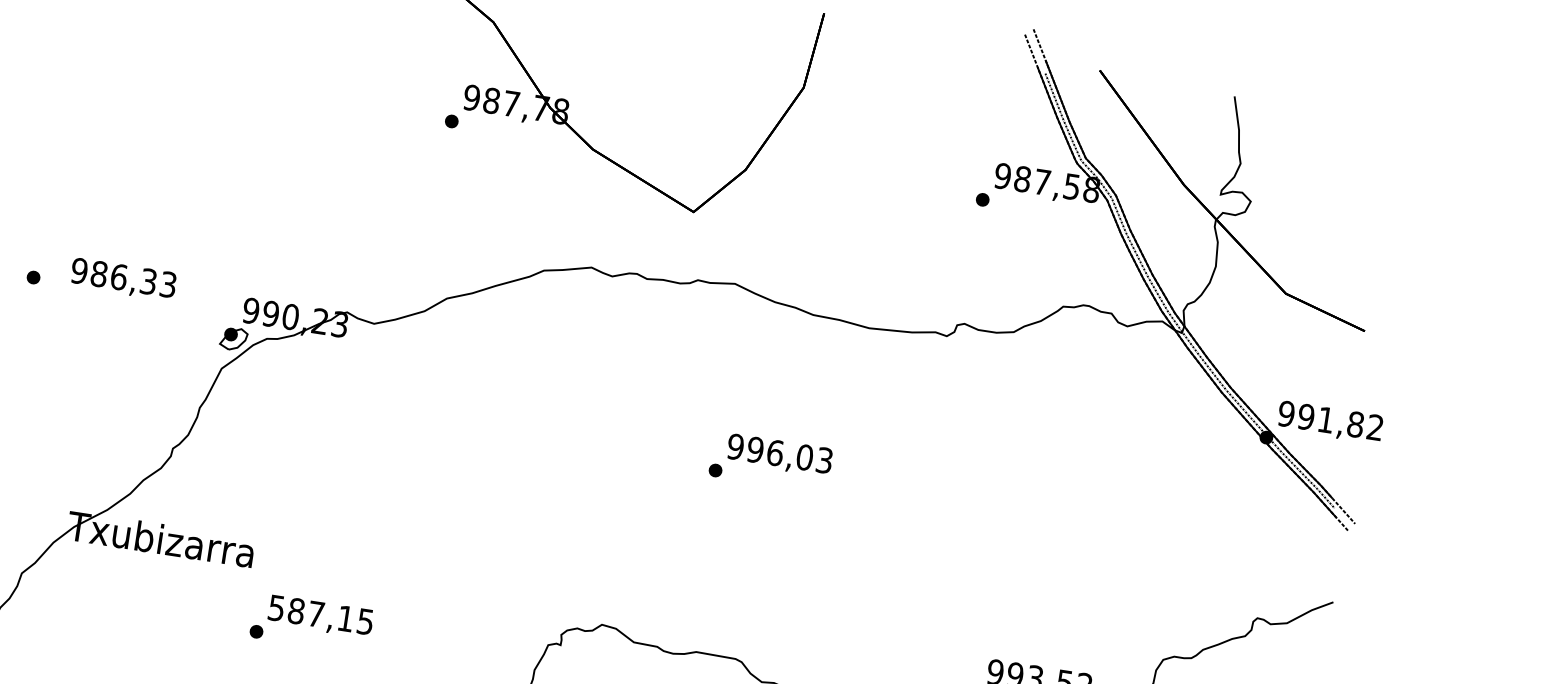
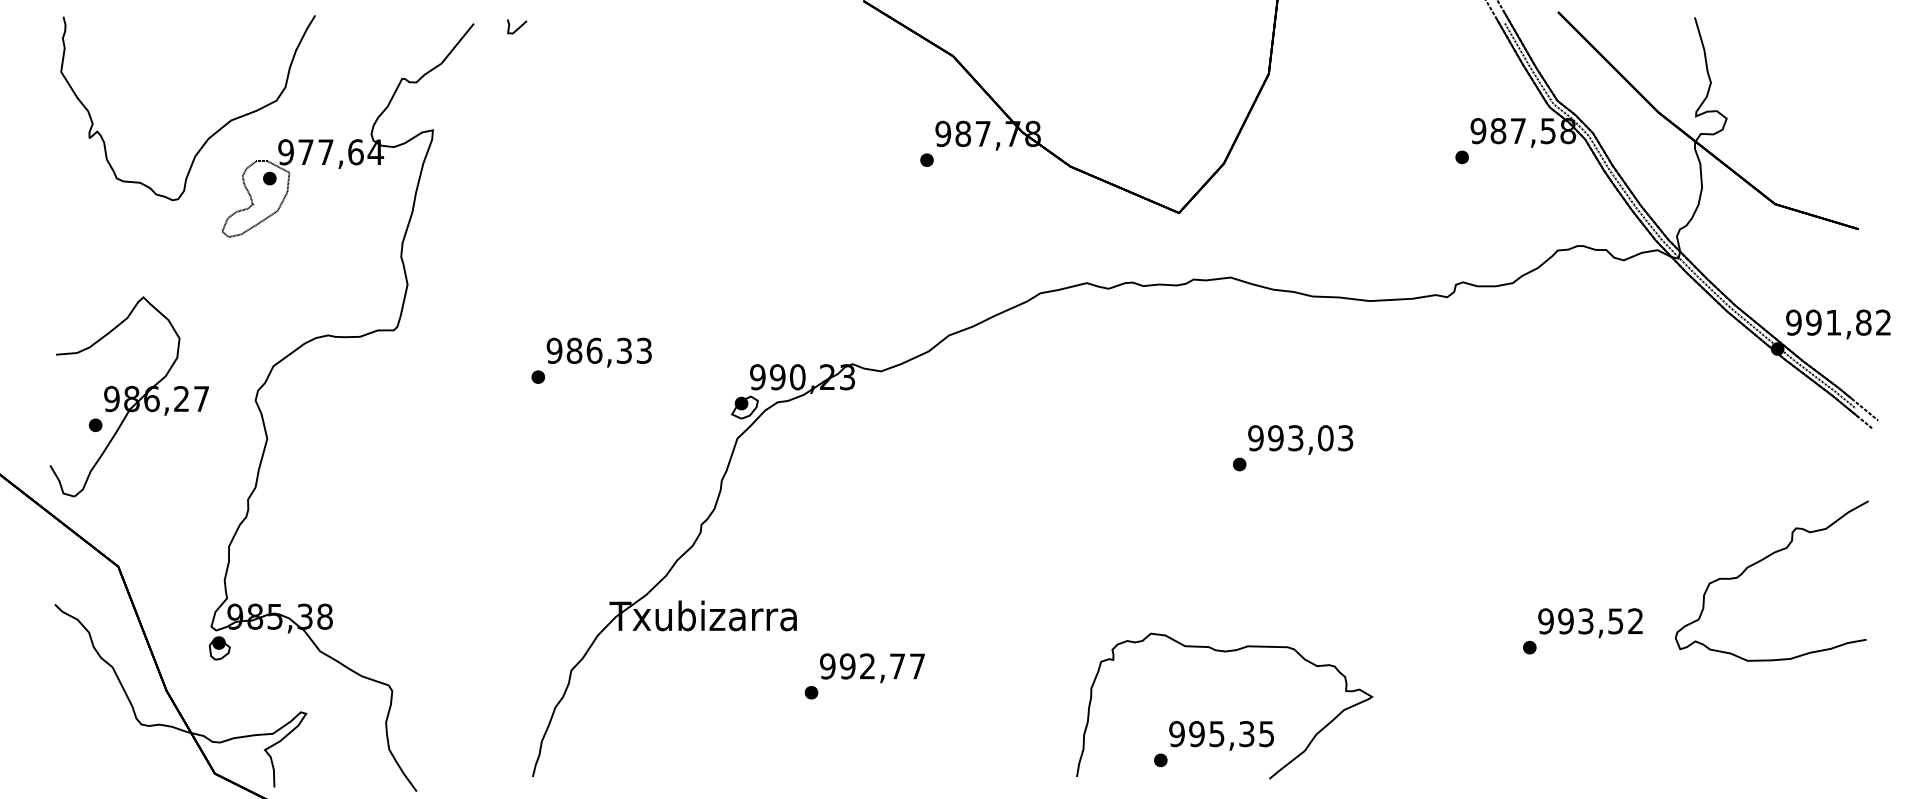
text: (122, 279) -> (598, 352), moved
text: (774, 453) -> (1295, 438), 996,03 -> 993,03
text: (320, 615) -> (872, 666), 587,15 -> 992,77

